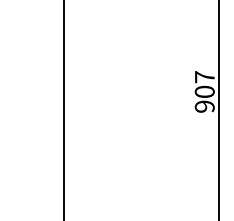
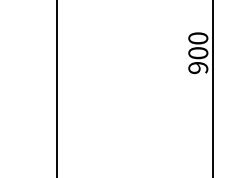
text: (204, 77) -> (197, 38), 907 -> 900

